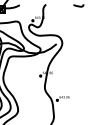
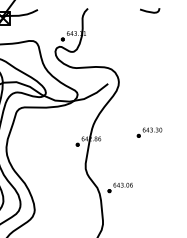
part: (77, 69) -> (147, 132), added

